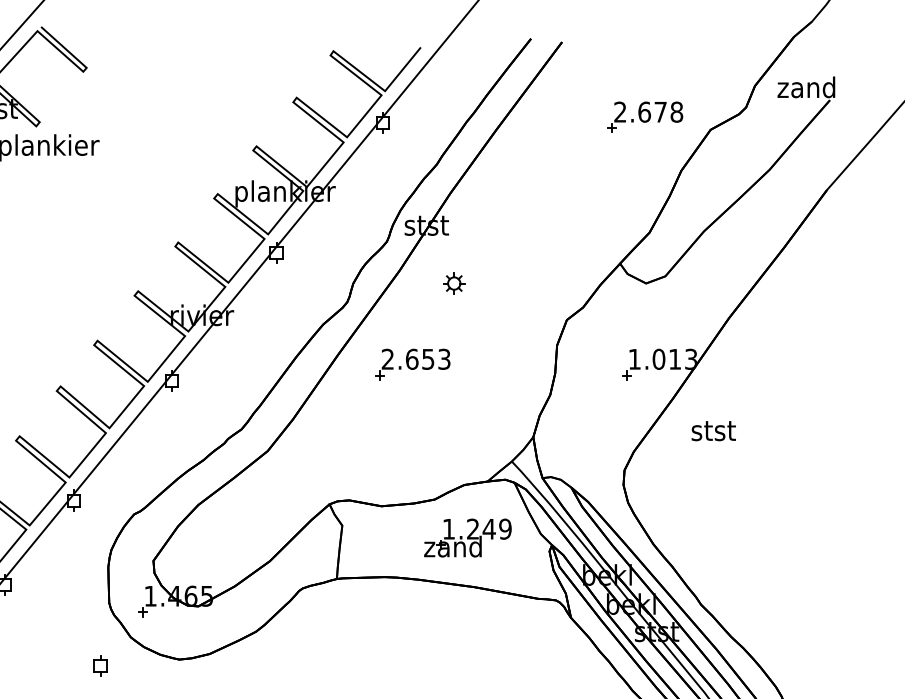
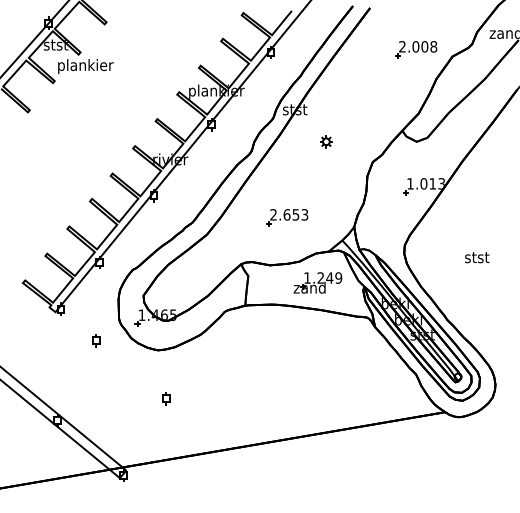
text: (652, 111) -> (420, 46), 2.678 -> 2.008
part: (454, 282) -> (326, 141), moved
part: (412, 364) -> (287, 217), moved
text: (714, 430) -> (477, 257), moved
part: (100, 665) -> (96, 340), moved

